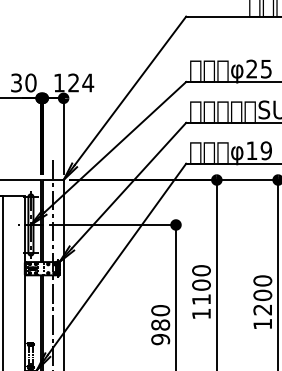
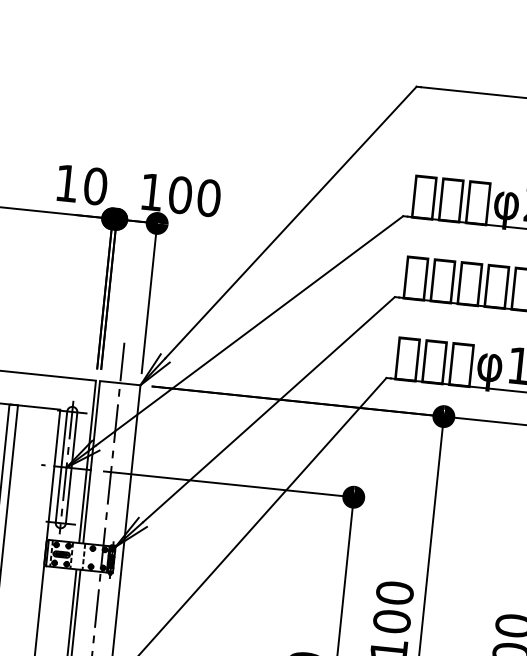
text: (16, 82) -> (67, 182), 30 -> 10
text: (81, 82) -> (195, 195), 124 -> 100

